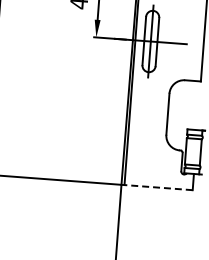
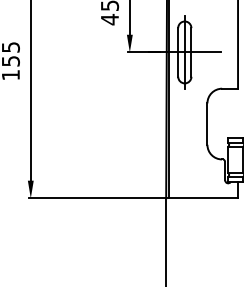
line: (157, 187) -> (202, 198), dashed -> solid

